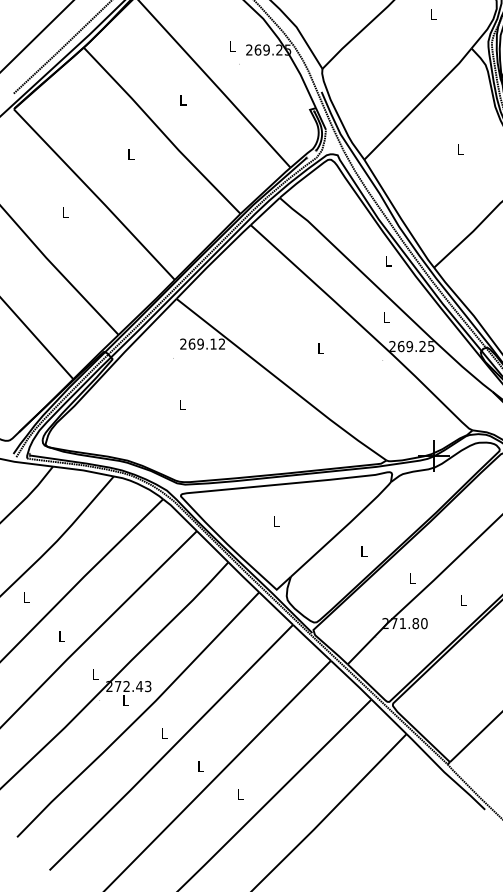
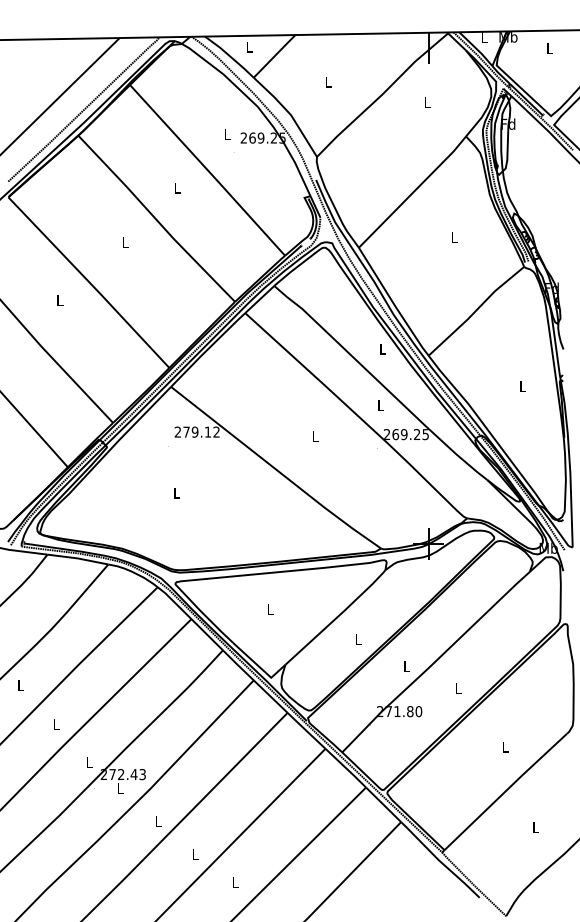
text: (191, 343) -> (186, 431), 269.12 -> 279.12

